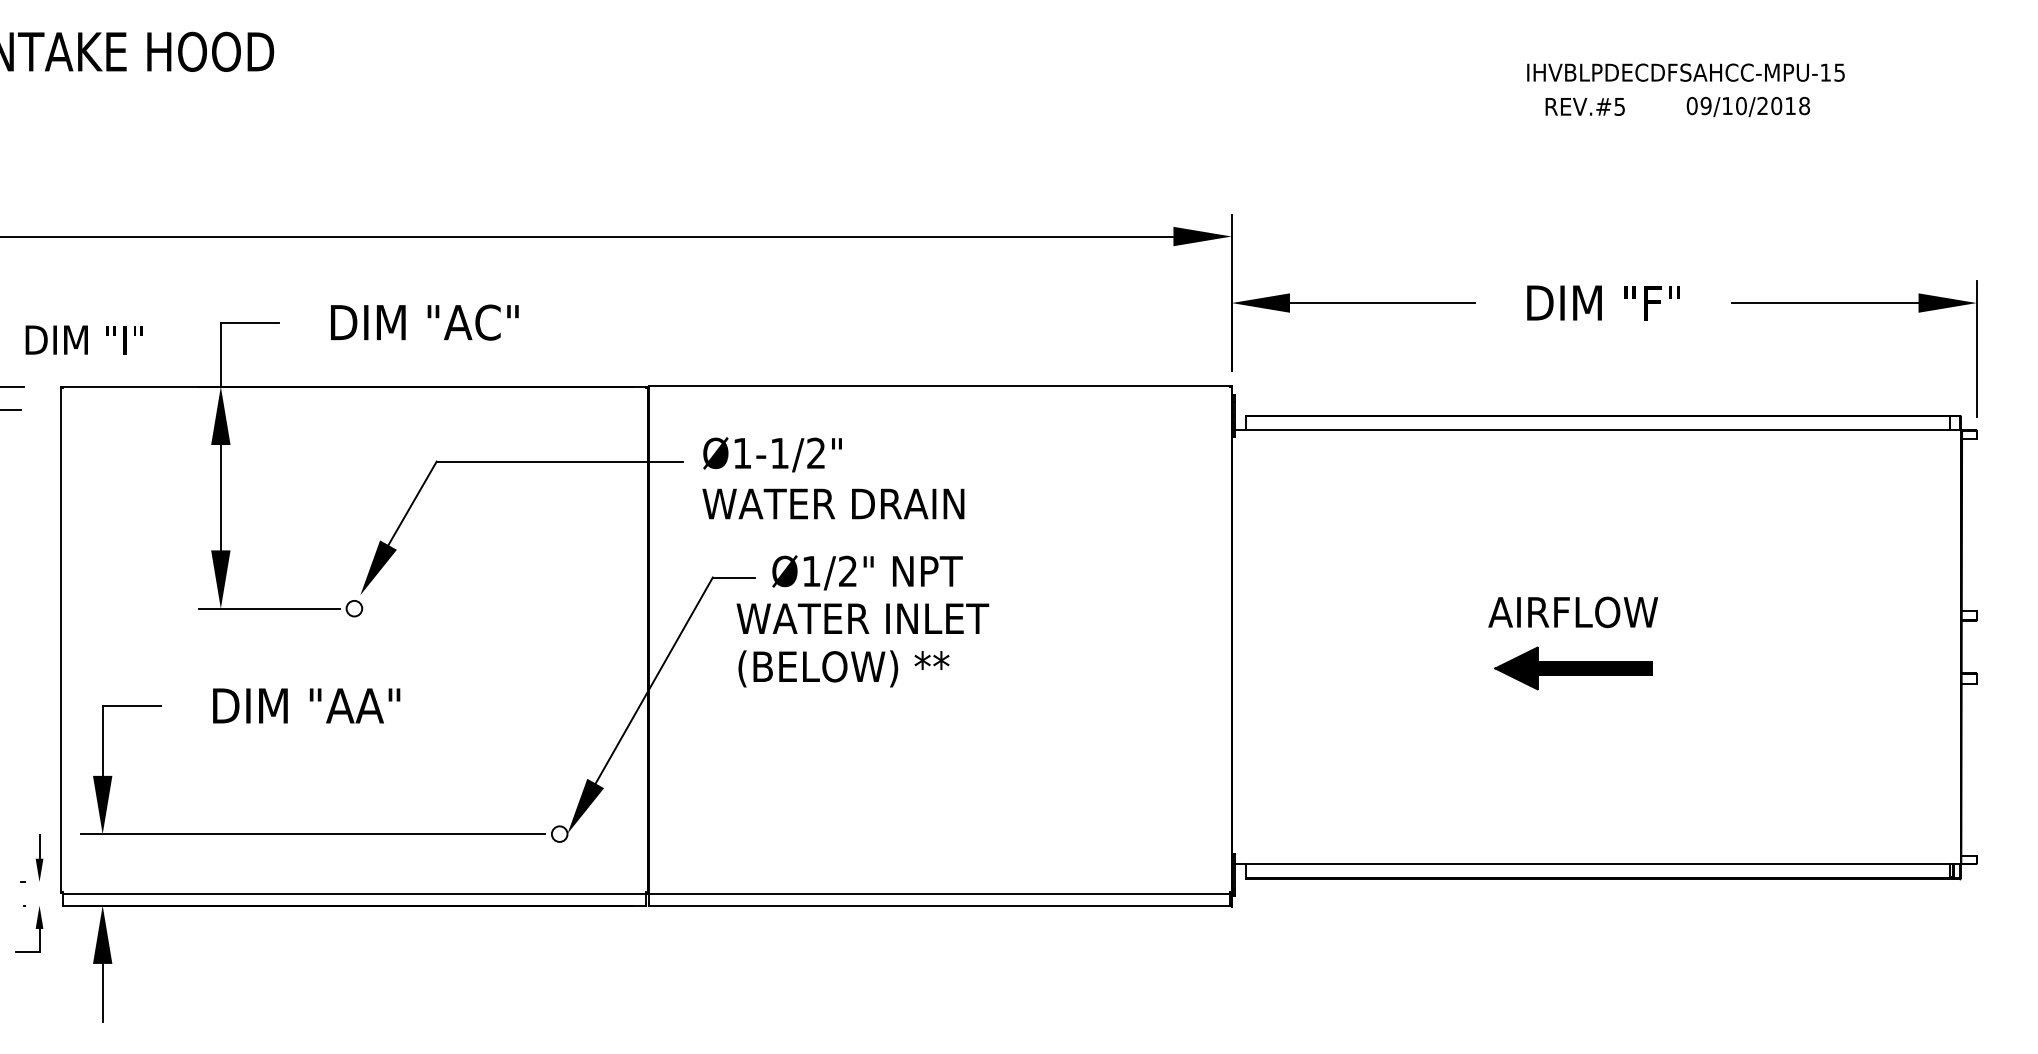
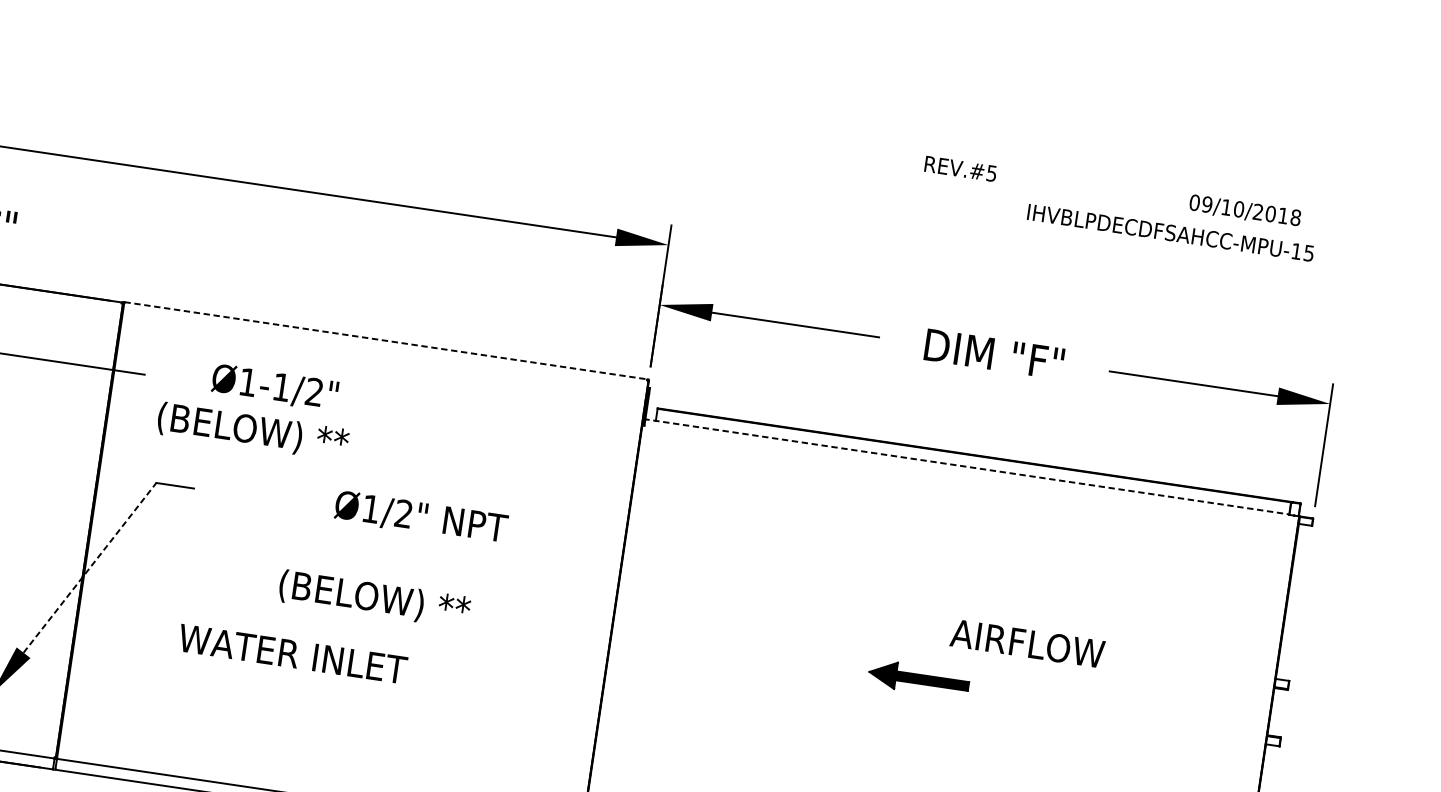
text: (1685, 72) -> (1170, 232), moved
text: (1584, 106) -> (960, 168), moved
text: (1747, 106) -> (1244, 210), moved
line: (940, 385) -> (386, 340), solid -> dashed
line: (1591, 429) -> (966, 466), solid -> dashed
text: (772, 454) -> (274, 387), moved
text: (833, 505) -> (274, 434), WATER DRAIN -> (BELOW) **
text: (867, 572) -> (421, 517), moved
text: (1573, 612) -> (1027, 643), moved
text: (862, 618) -> (292, 653), moved
text: (843, 668) -> (374, 598), moved
part: (1573, 668) -> (918, 679), size x0.7
line: (654, 680) -> (90, 567), solid -> dashed

